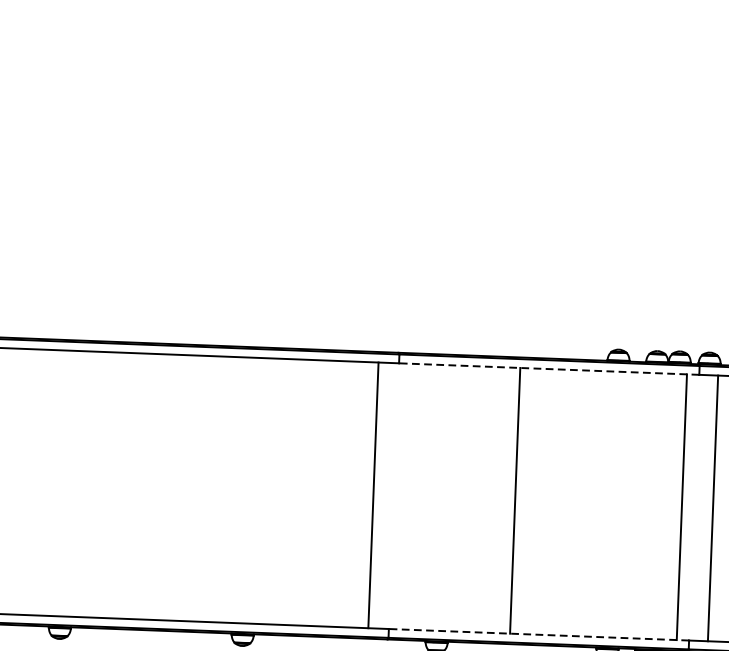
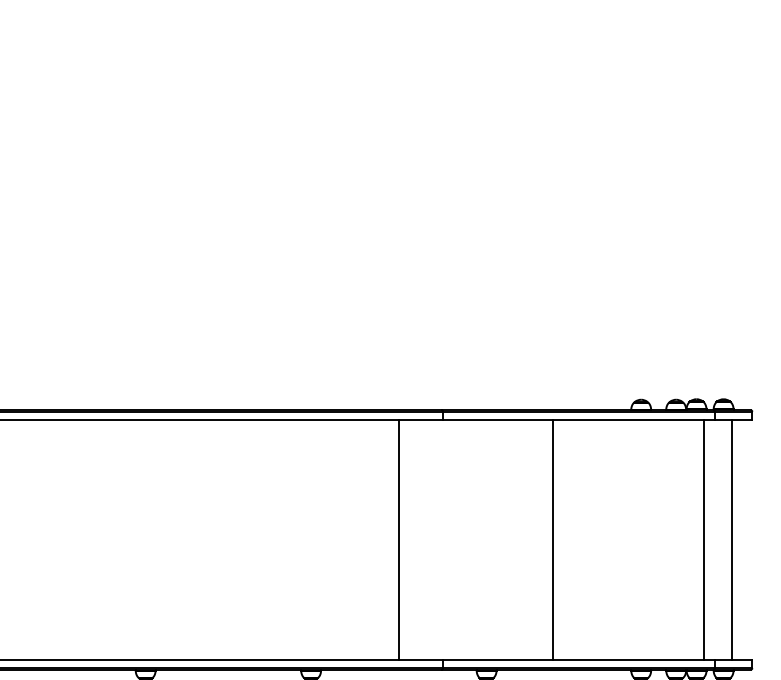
line: (548, 368) -> (578, 419), dashed -> solid
line: (373, 494) -> (399, 539), moved
line: (538, 635) -> (578, 660), dashed -> solid

